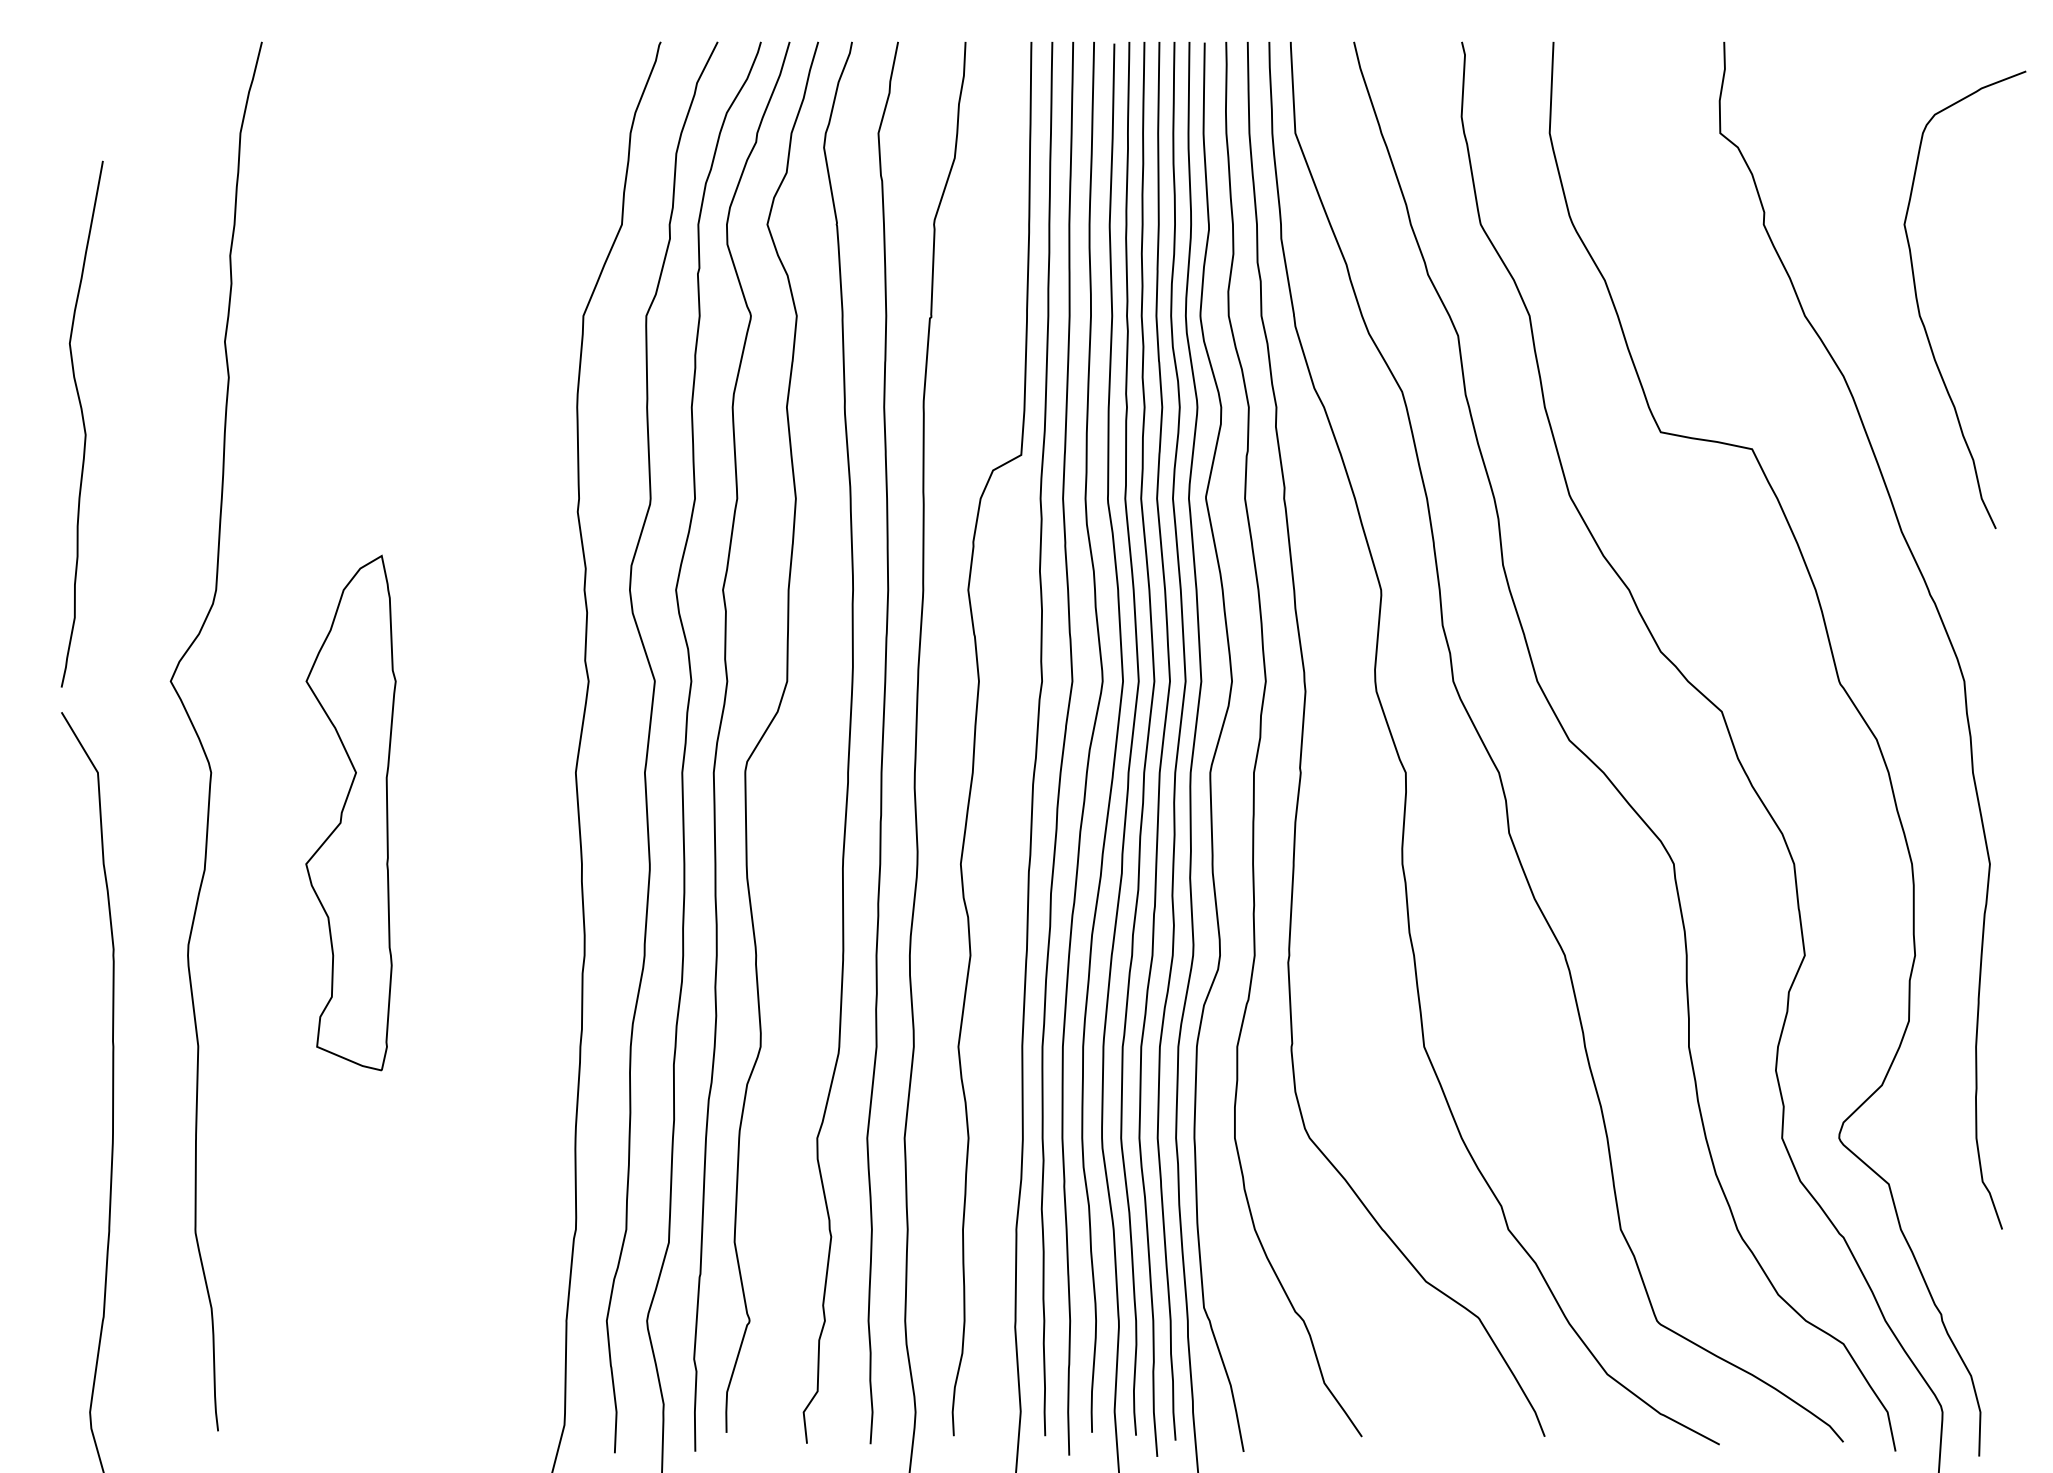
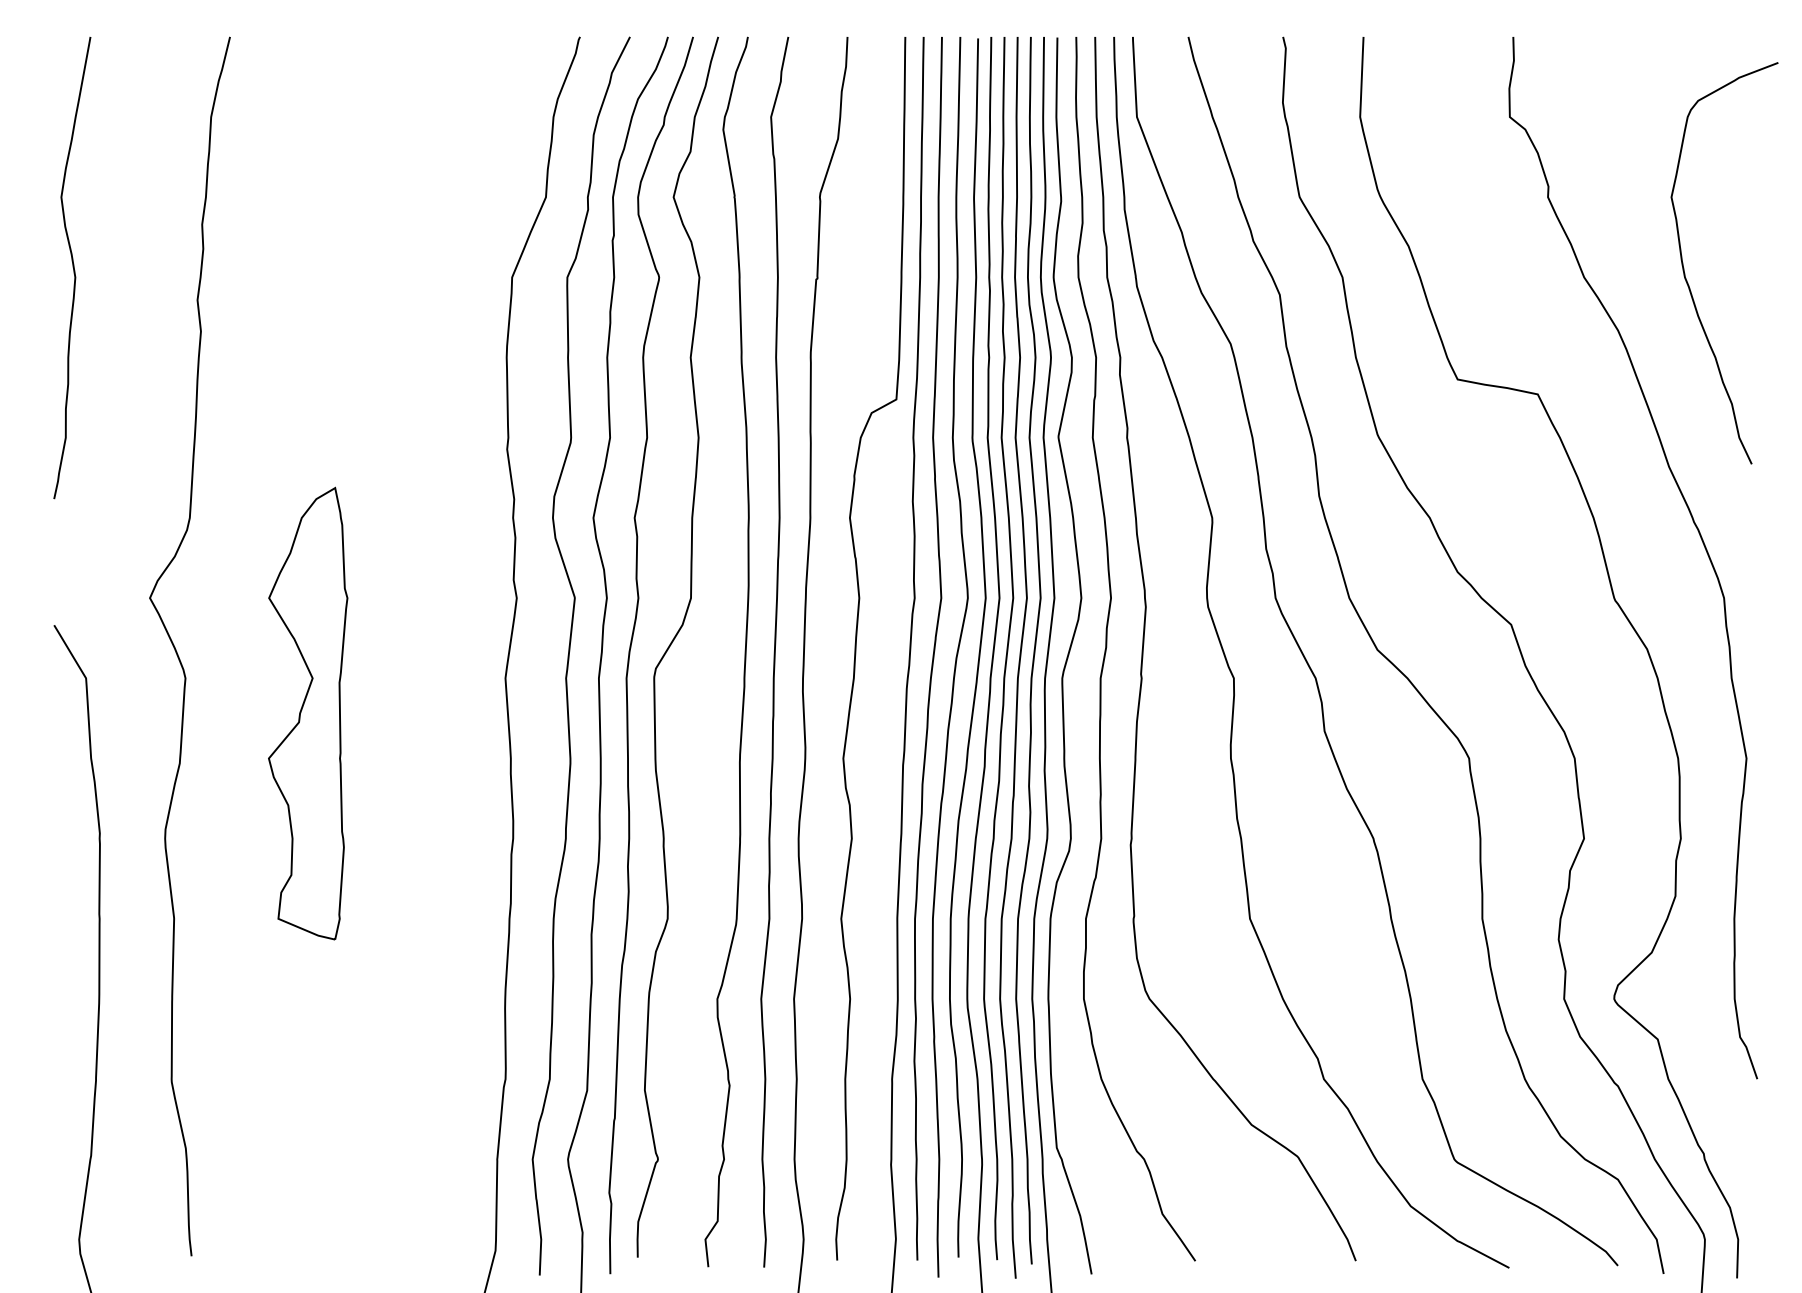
curve: (82, 422) -> (72, 266), moved

